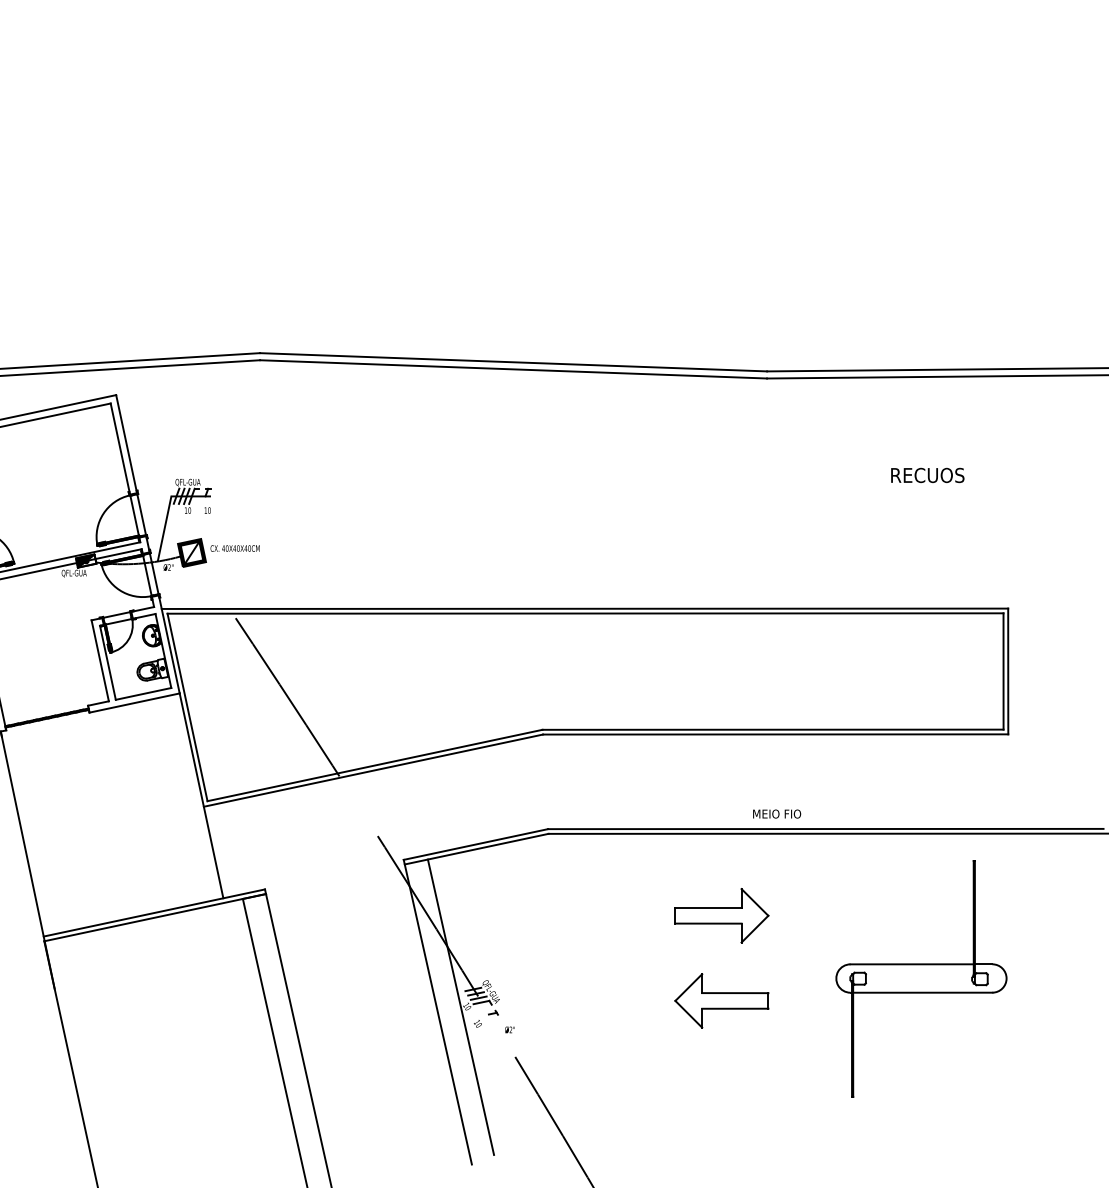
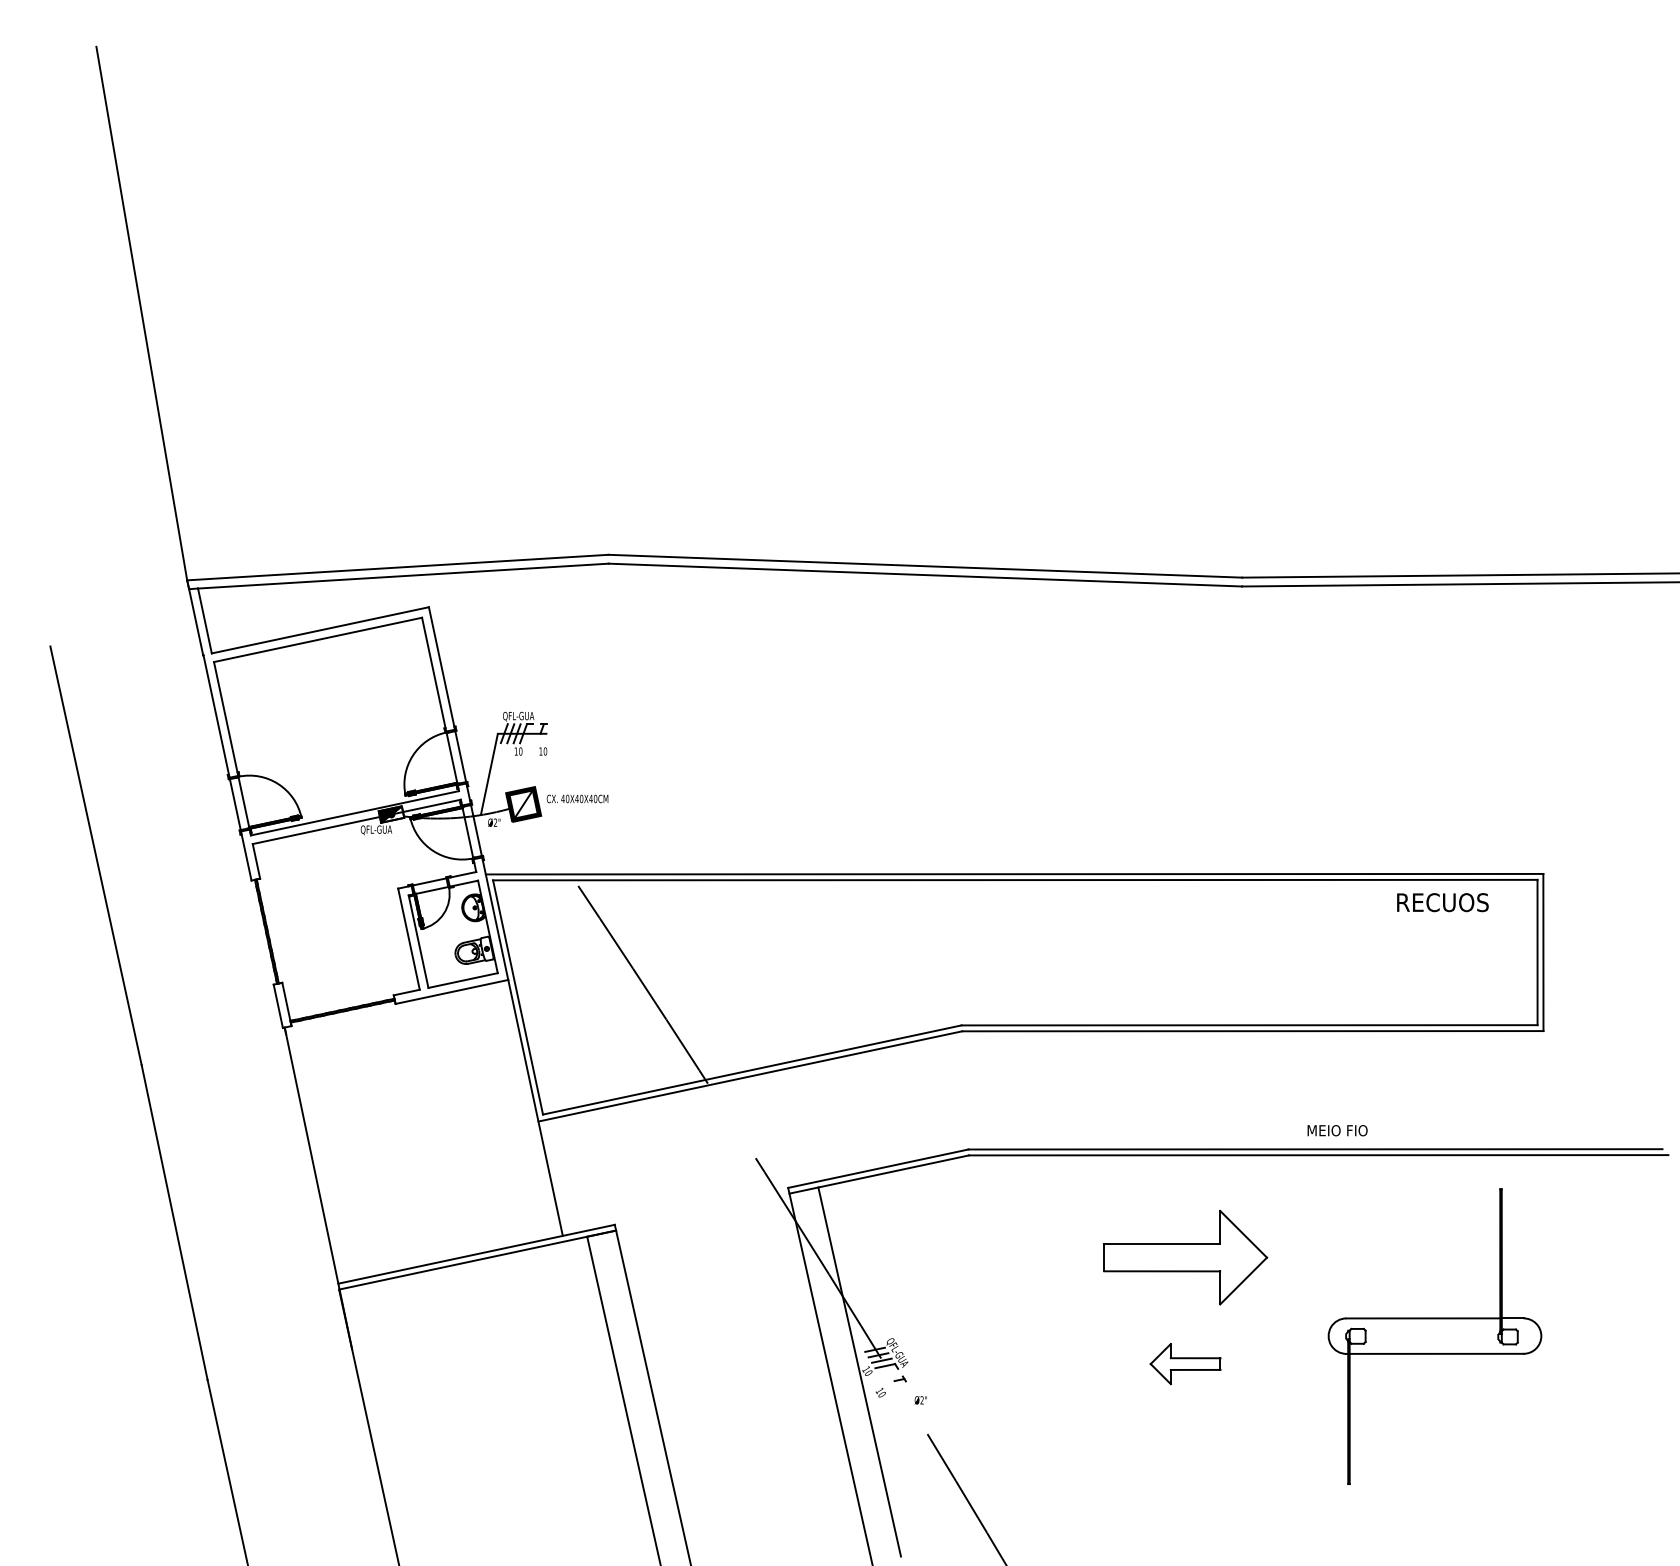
text: (927, 475) -> (1442, 902), moved
text: (776, 813) -> (1337, 1130), moved
part: (721, 915) -> (1185, 1257), size x1.4
part: (721, 1000) -> (1185, 1363), size x0.6

